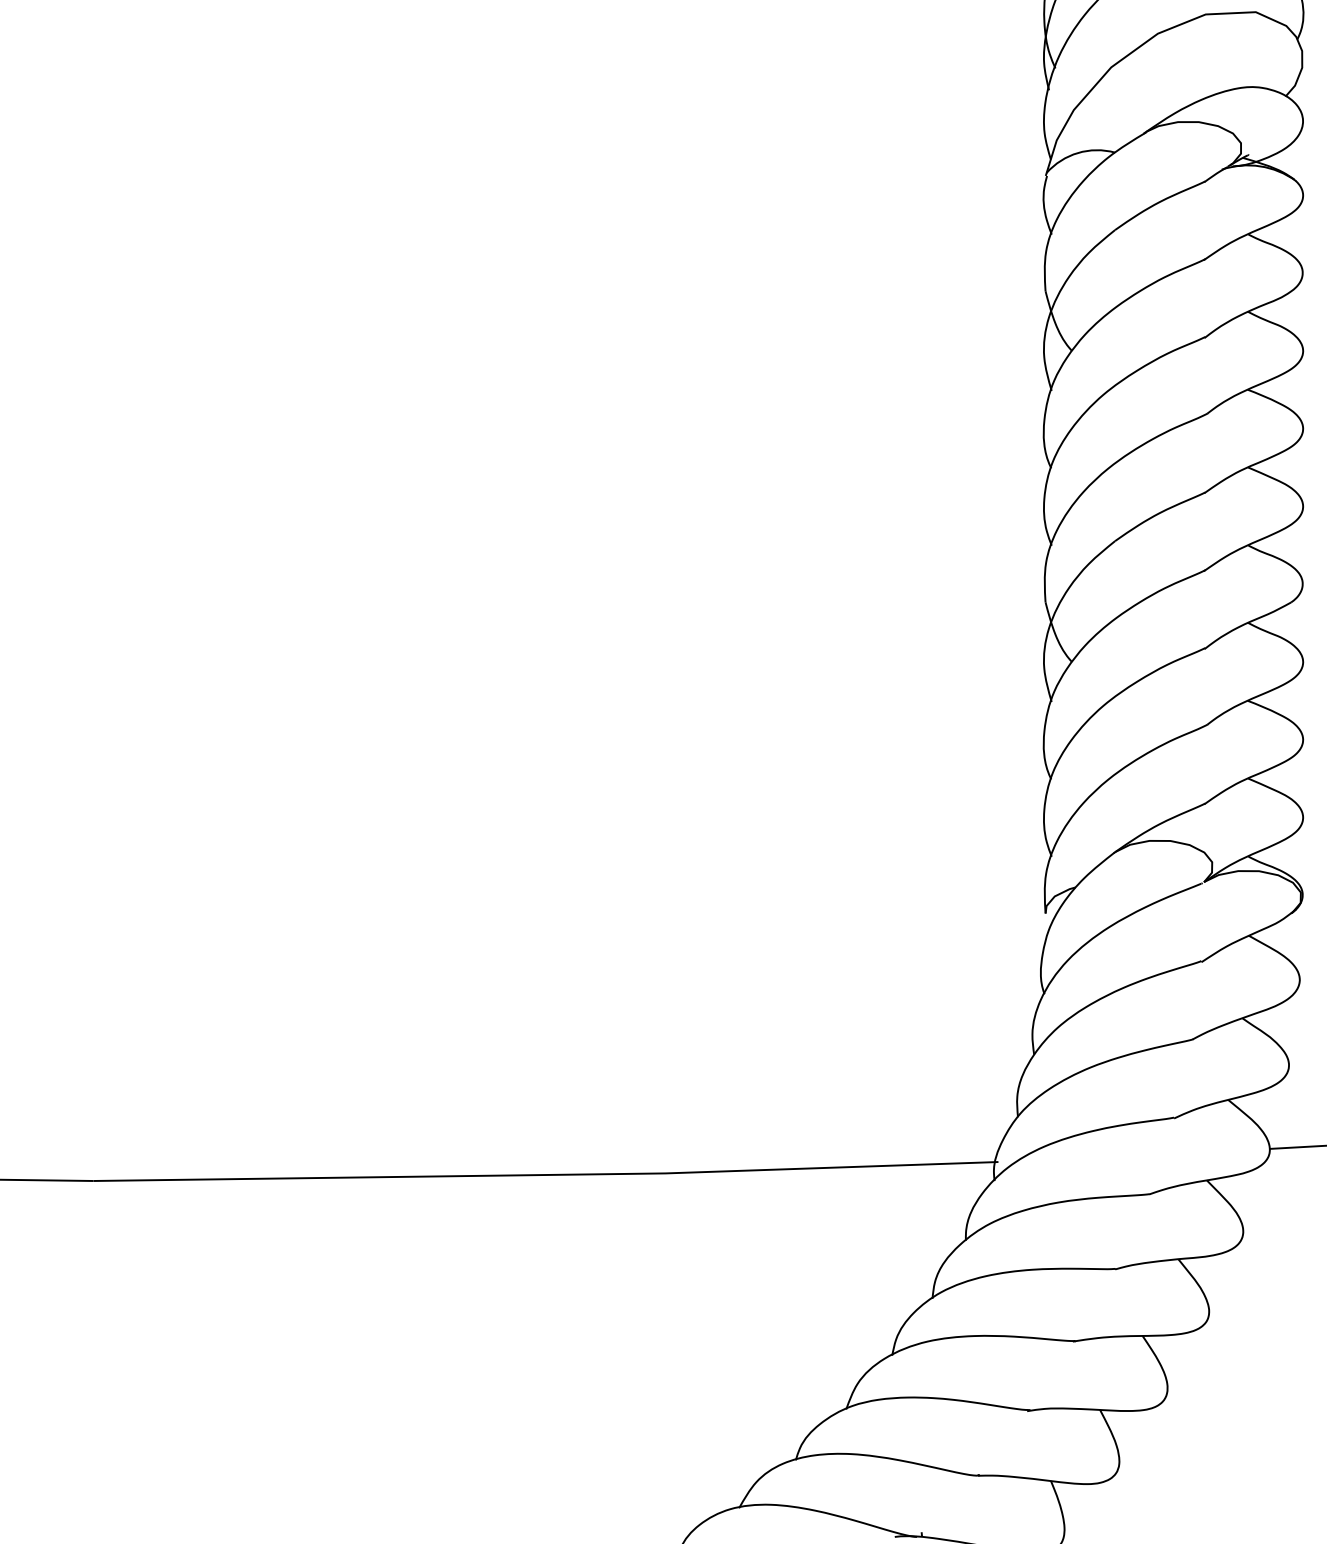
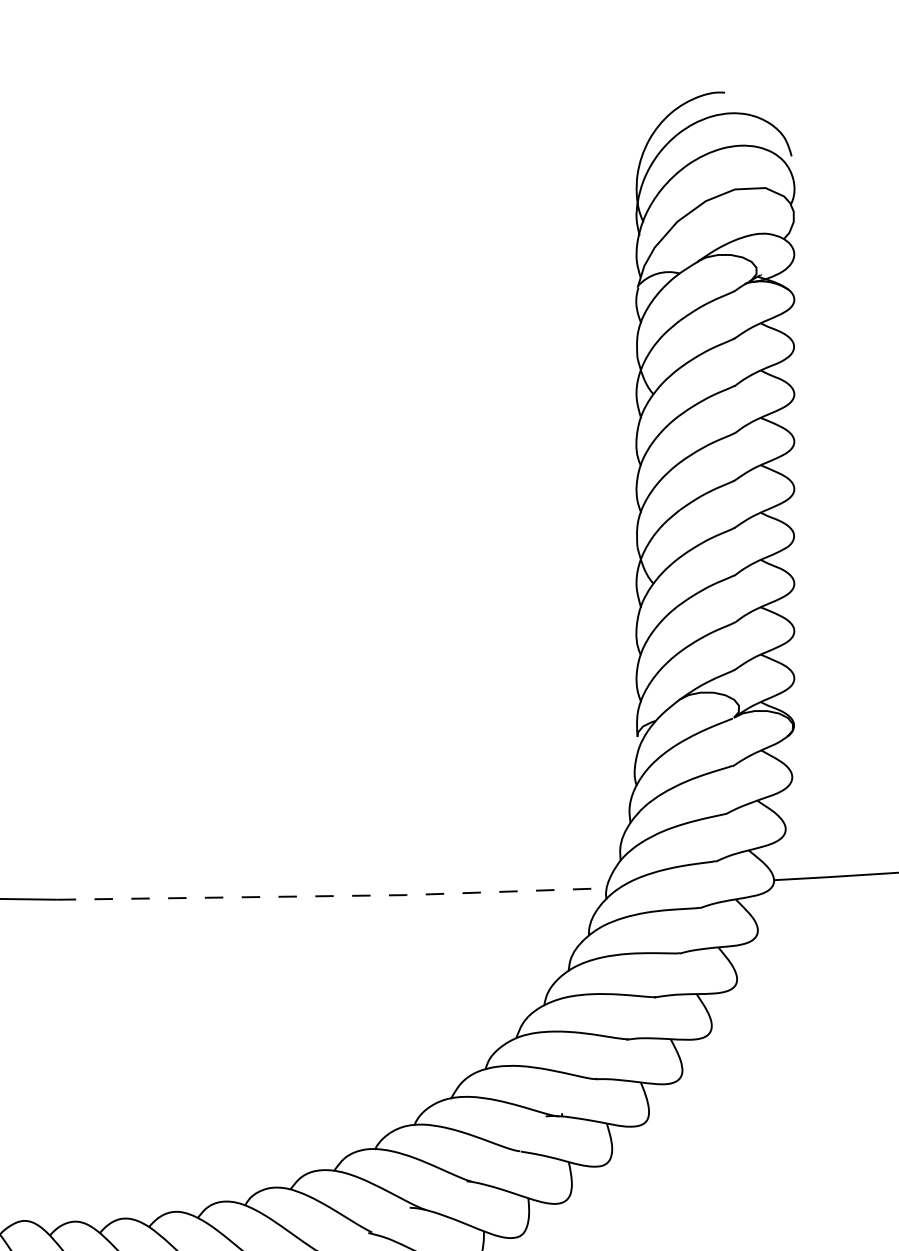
line: (547, 1175) -> (334, 896), solid -> dashed

